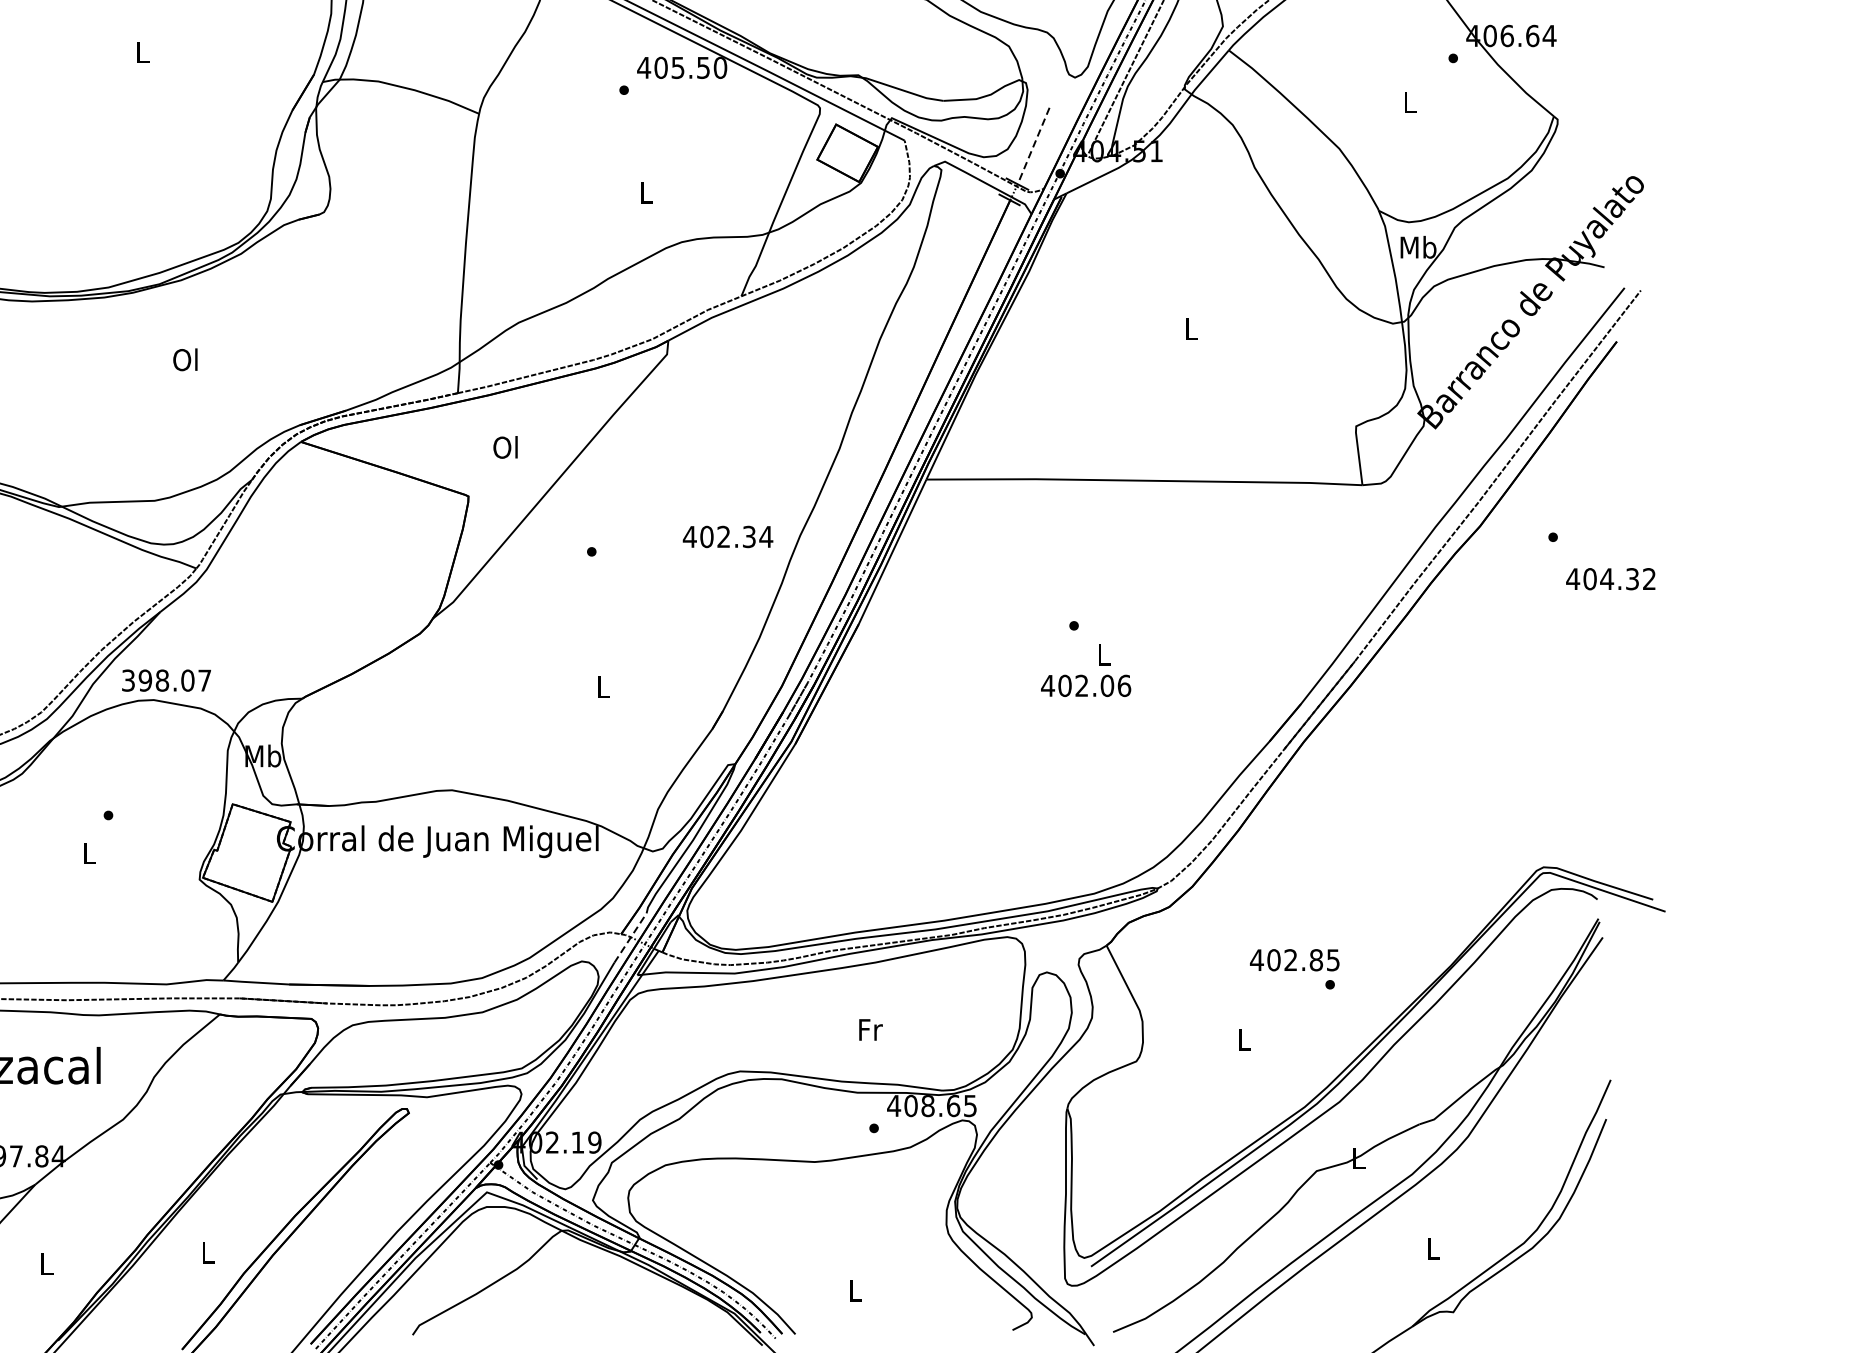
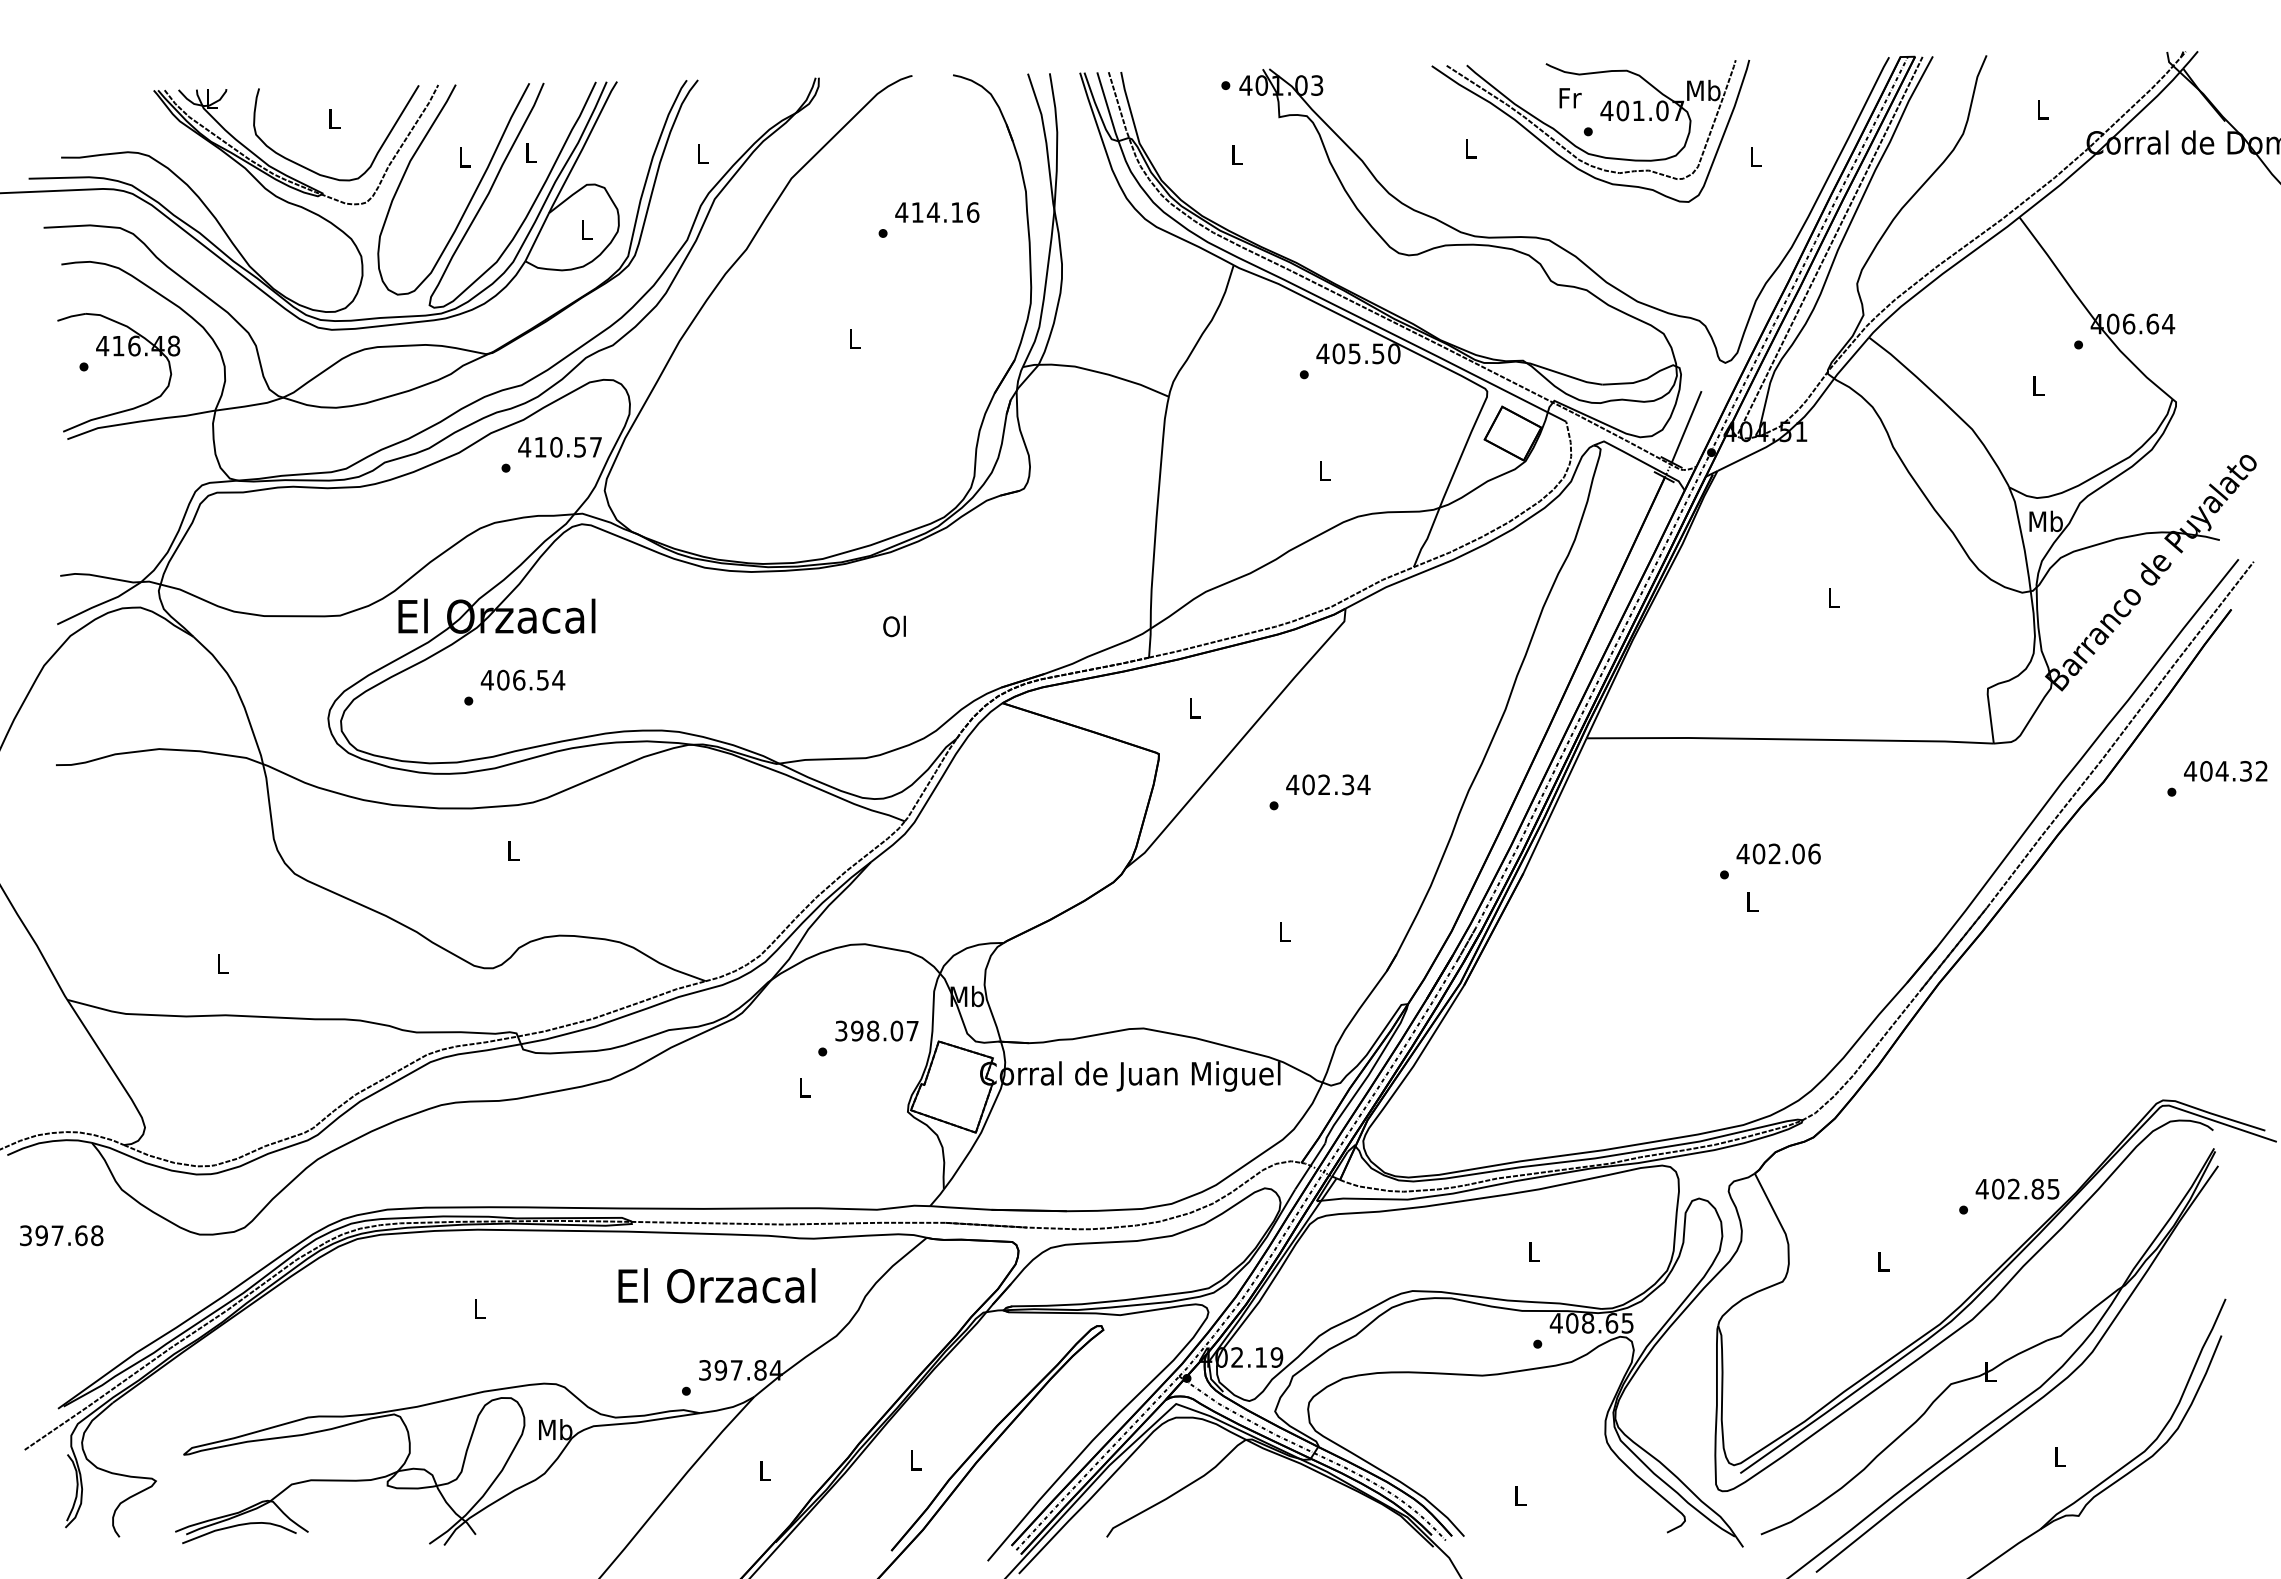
line: (1033, 145) -> (1686, 426), dashed -> solid
text: (505, 446) -> (1193, 707), Ol -> L
text: (728, 536) -> (1328, 784), moved
text: (1610, 579) -> (2225, 771), moved
text: (166, 680) -> (876, 1030), moved
text: (1085, 685) -> (1778, 853), moved
line: (630, 938) -> (1310, 1166), dashed -> solid
text: (1294, 959) -> (2017, 1188), moved
text: (870, 1030) -> (1534, 1252), Fr -> L

